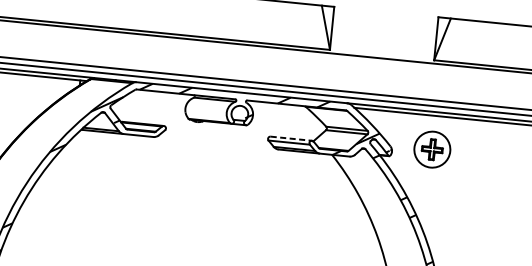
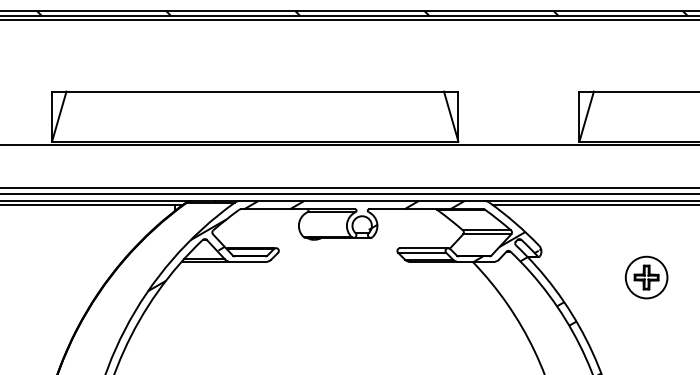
line: (291, 139) -> (424, 248), dashed -> solid
part: (432, 149) -> (646, 277), moved

